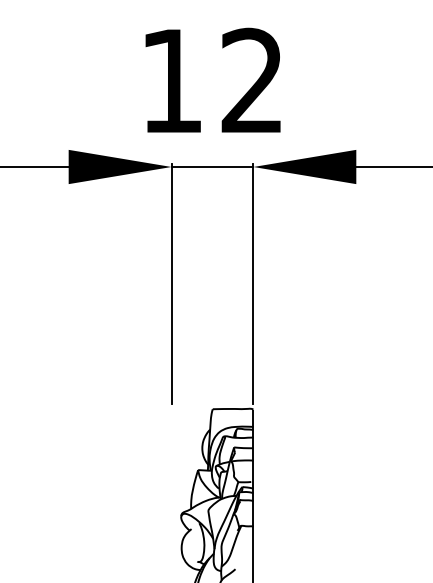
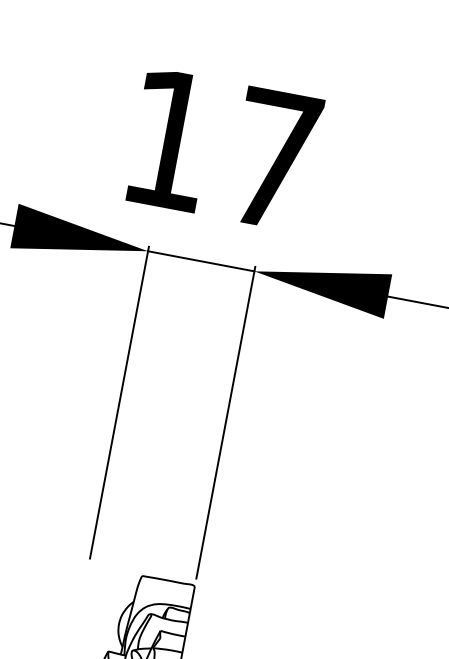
text: (251, 79) -> (273, 157), 12 -> 17

